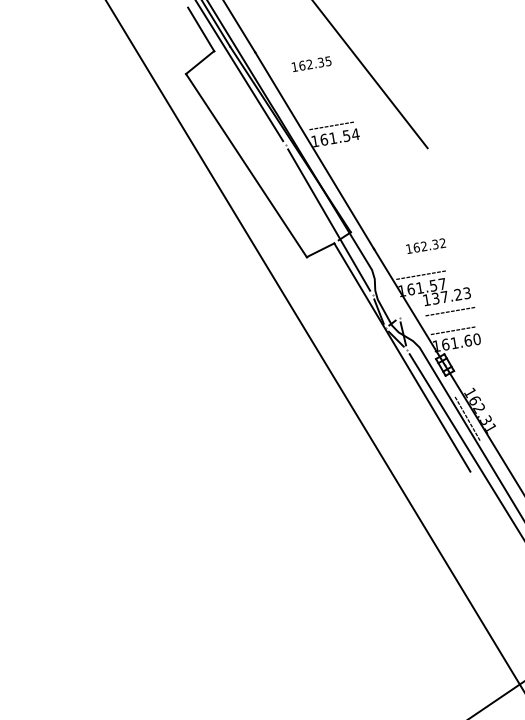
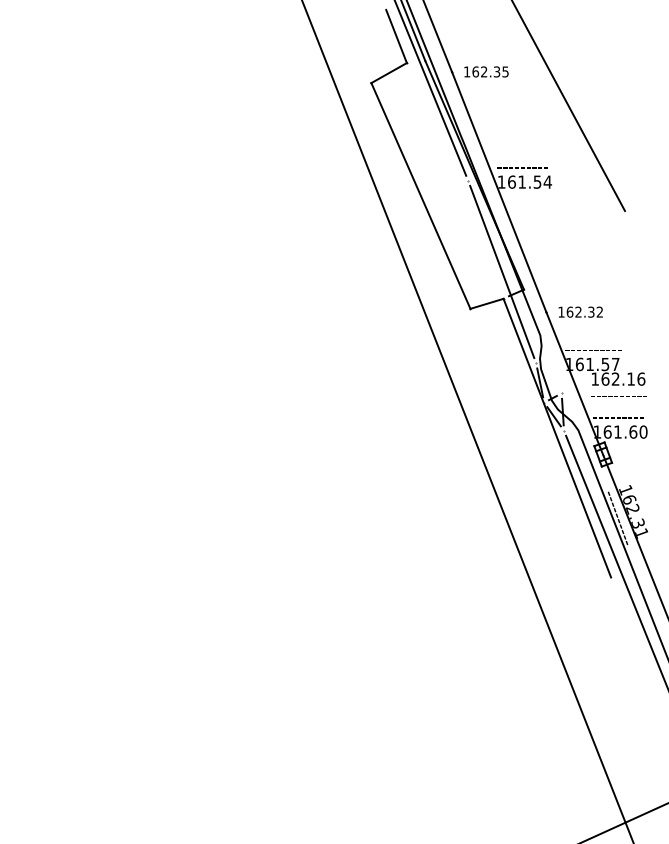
text: (311, 63) -> (486, 71), moved
text: (425, 245) -> (580, 311), moved
text: (451, 295) -> (623, 378), 137.23 -> 162.16

